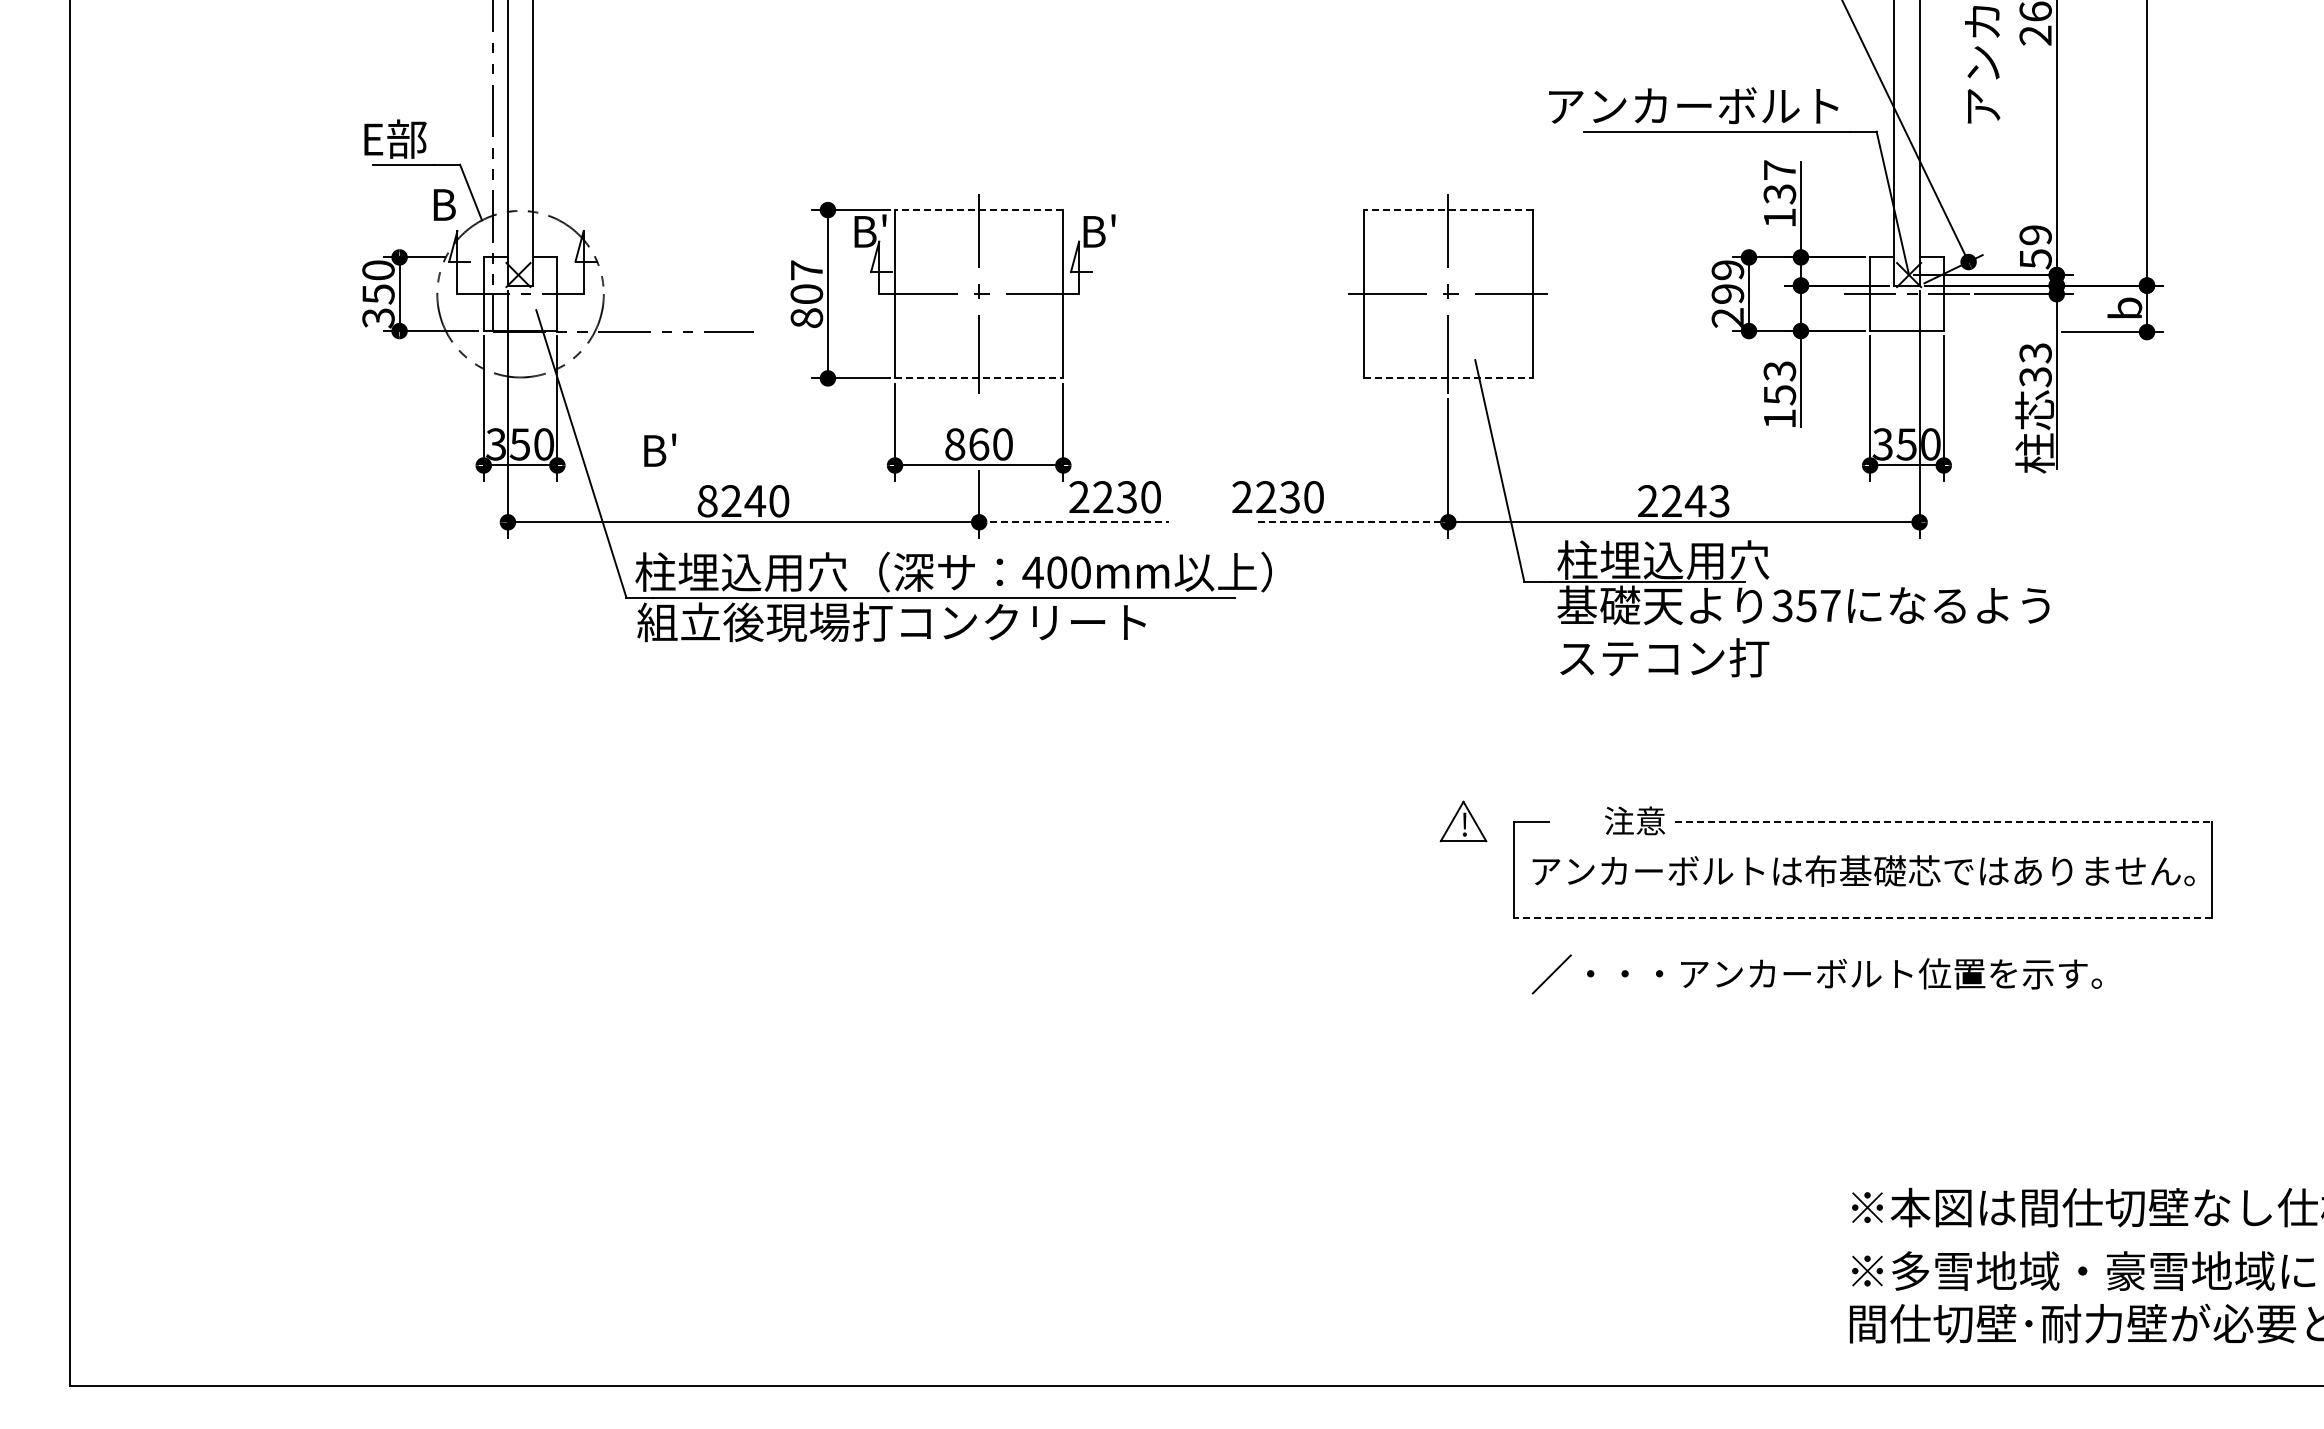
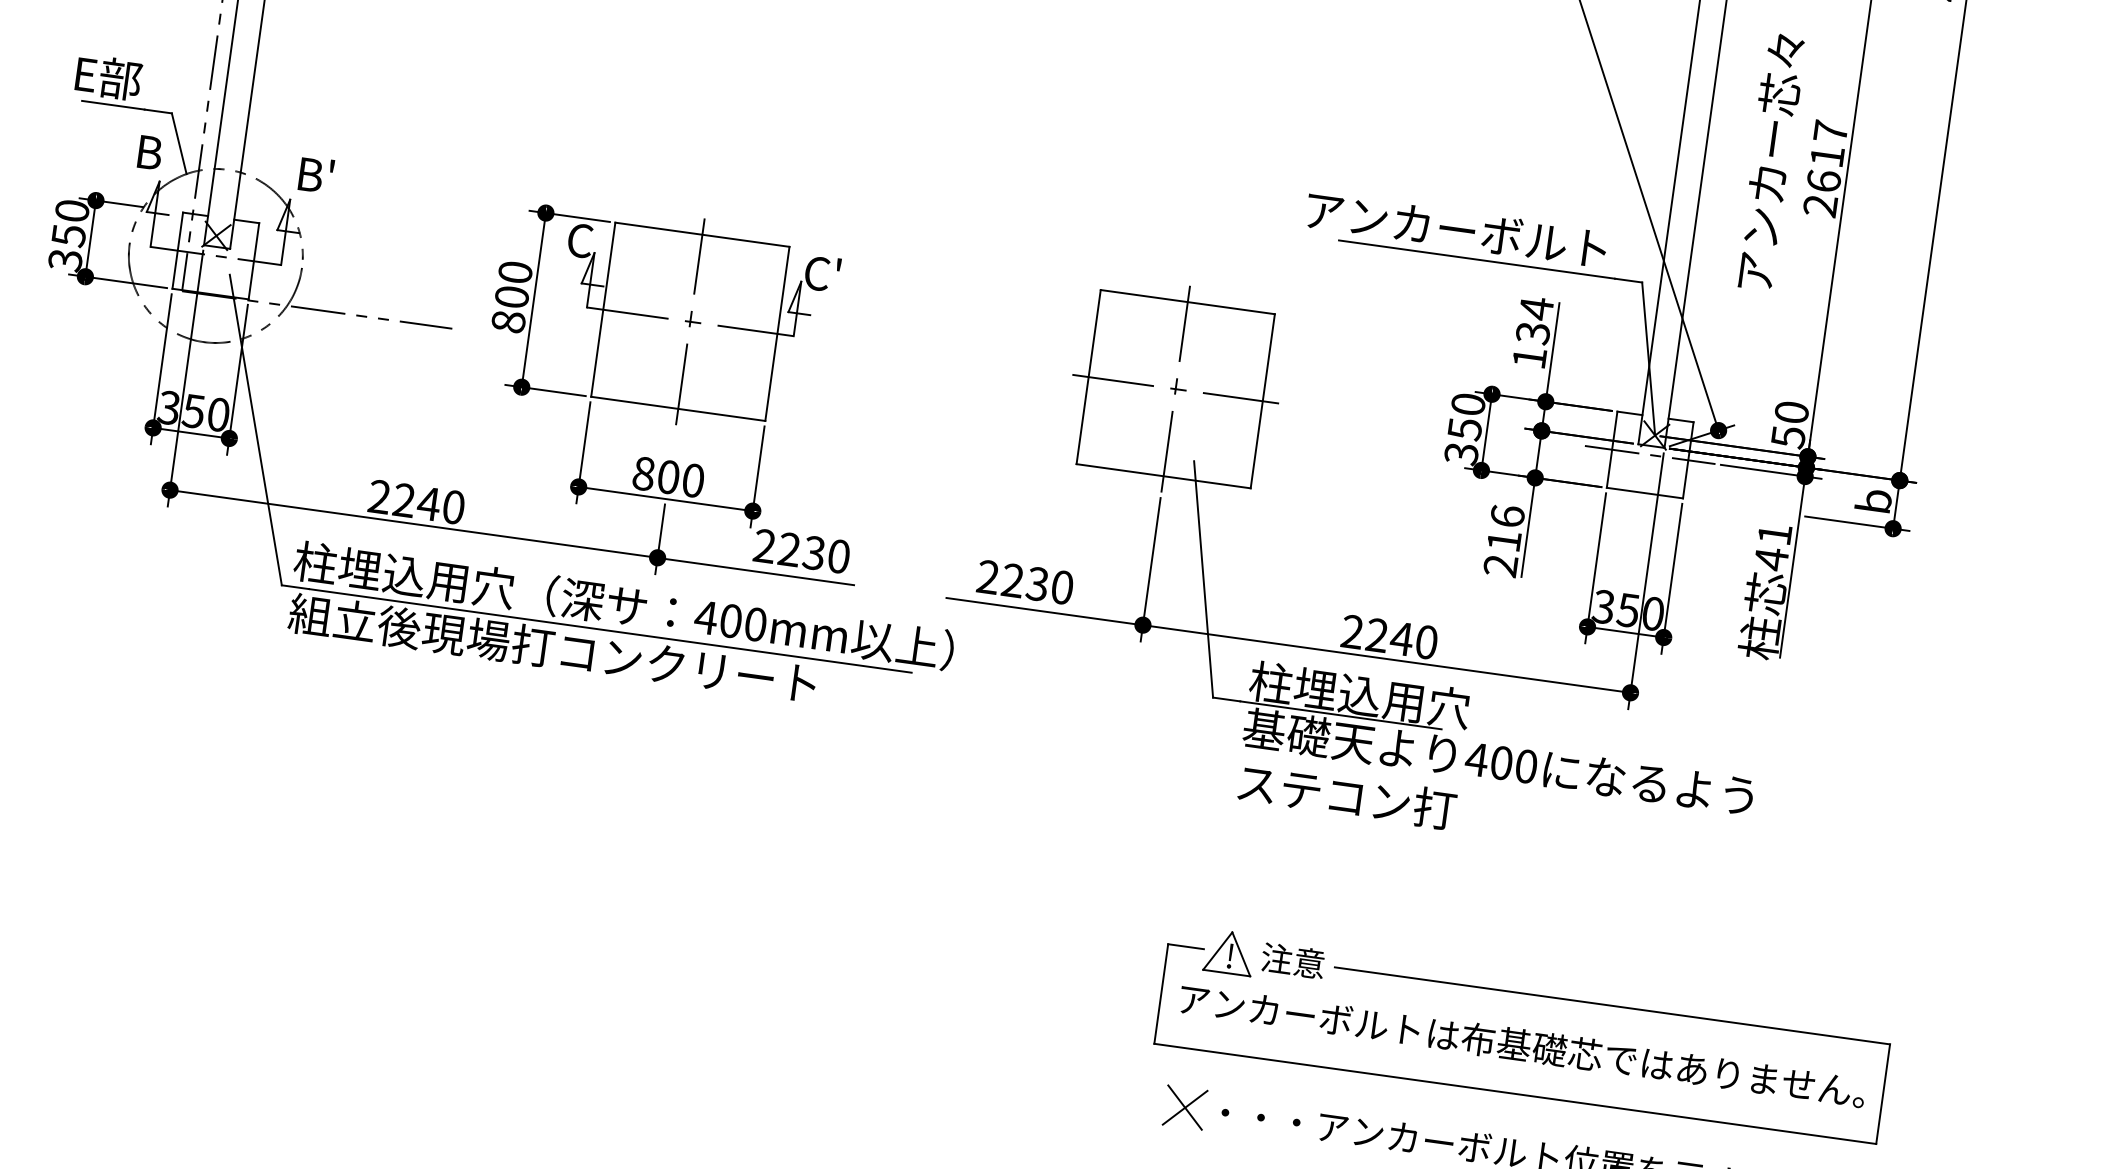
text: (1779, 170) -> (1536, 308), 137 -> 134
line: (978, 210) -> (701, 235), dashed -> solid
line: (1447, 210) -> (1186, 302), dashed -> solid
text: (869, 231) -> (585, 241), B' -> C
text: (1098, 231) -> (822, 274), B' -> C'
text: (2035, 235) -> (1791, 412), 59 -> 50
text: (806, 270) -> (515, 272), 807 -> 800
text: (1727, 294) -> (1464, 429), 299 -> 350
text: (2035, 365) -> (1772, 547), 33 -> 41
line: (979, 378) -> (678, 409), dashed -> solid
line: (1448, 378) -> (1163, 476), dashed -> solid
text: (1779, 394) -> (1503, 540), 153 -> 216
text: (979, 444) -> (669, 477), 860 -> 800
text: (660, 449) -> (316, 174), moved
text: (1277, 497) -> (1024, 582), moved
text: (707, 501) -> (379, 497), 8240 -> 2240
text: (1719, 501) -> (1426, 642), 2243 -> 2240
line: (1074, 522) -> (756, 571), dashed -> solid
line: (1353, 522) -> (1044, 611), dashed -> solid
text: (1805, 605) -> (1500, 762), 357 -> 400
part: (1463, 821) -> (1229, 952), moved
line: (1944, 821) -> (1613, 1005), dashed -> solid
line: (1863, 917) -> (1515, 1093), dashed -> solid
line: (1551, 974) -> (1184, 1107), added

